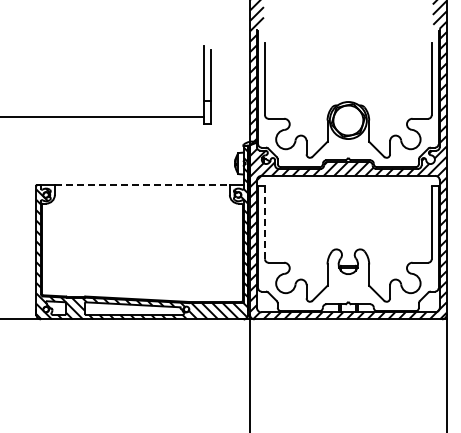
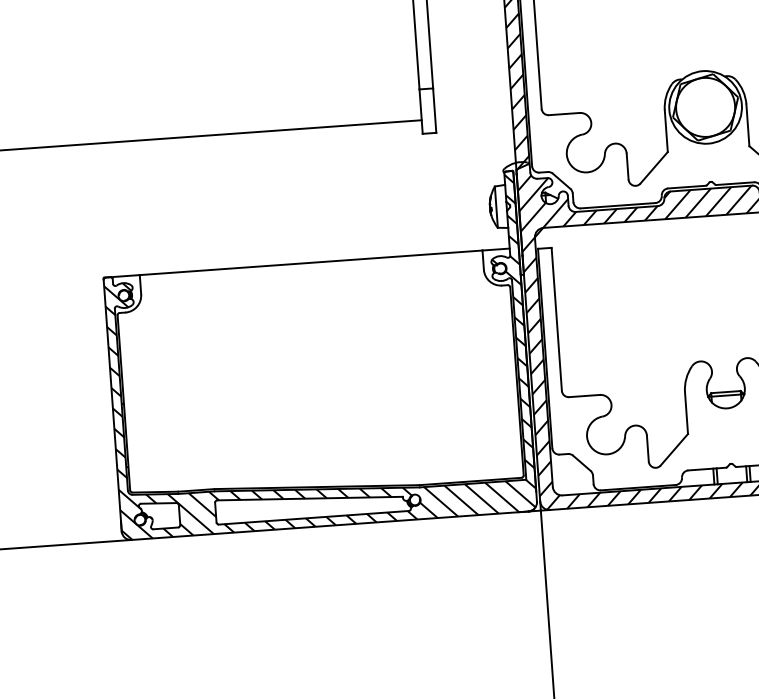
line: (142, 185) -> (311, 263), dashed -> solid
line: (265, 222) -> (557, 318), dashed -> solid

